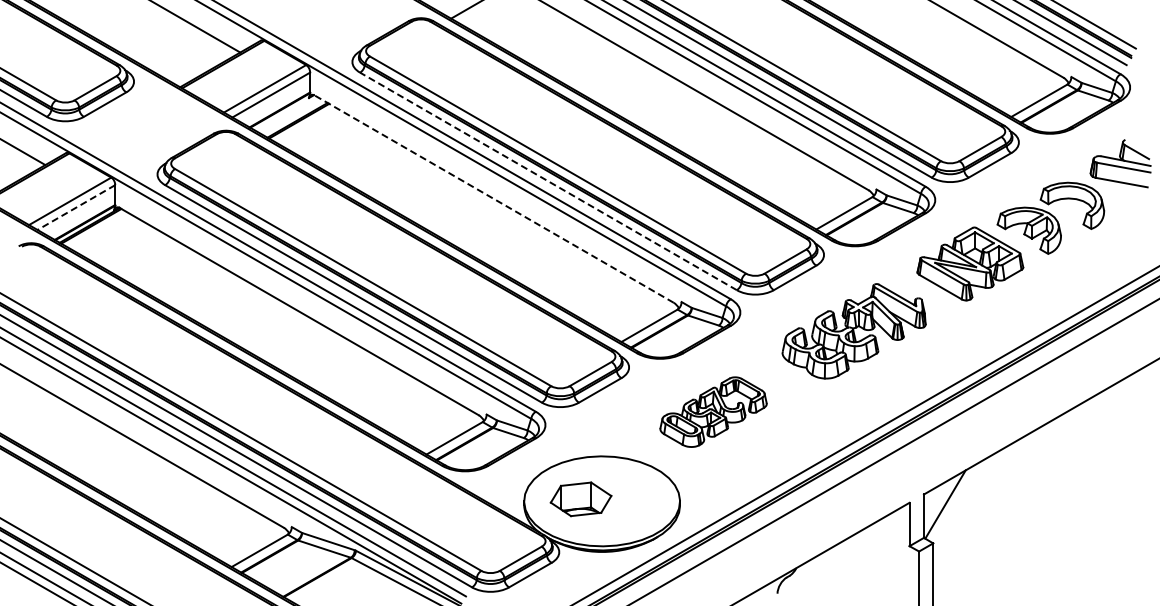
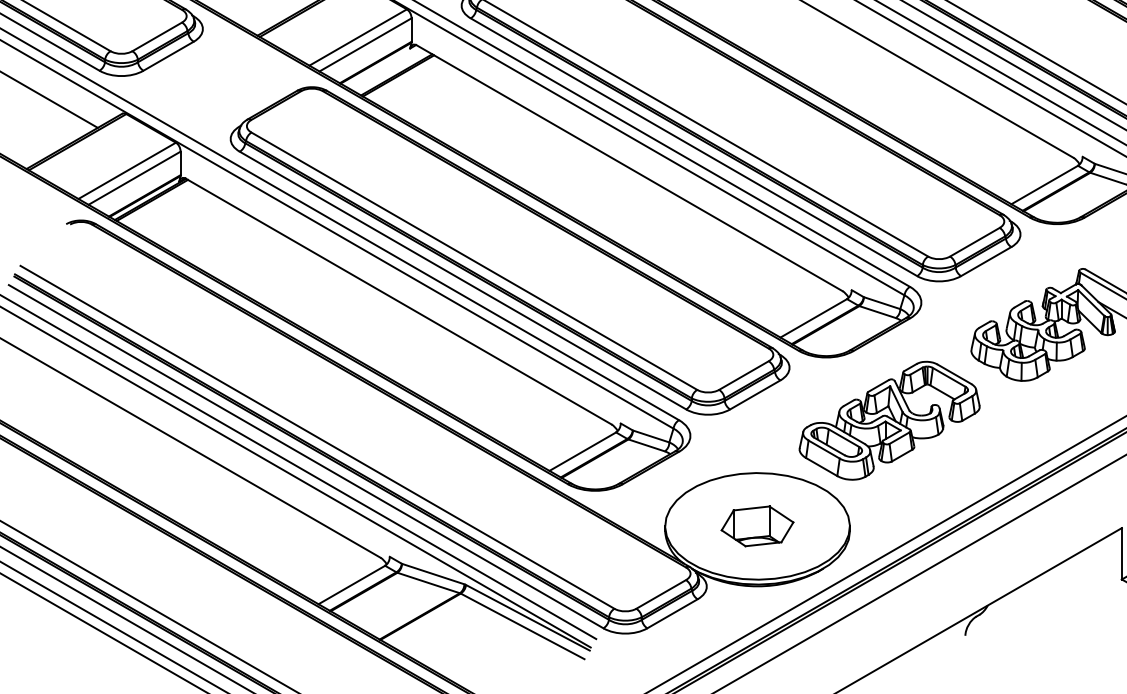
line: (548, 181) -> (694, 147), dashed -> solid
line: (493, 198) -> (628, 167), dashed -> solid
line: (76, 207) -> (134, 178), dashed -> solid
part: (713, 411) -> (889, 419), size x1.43
part: (580, 499) -> (756, 526), moved

